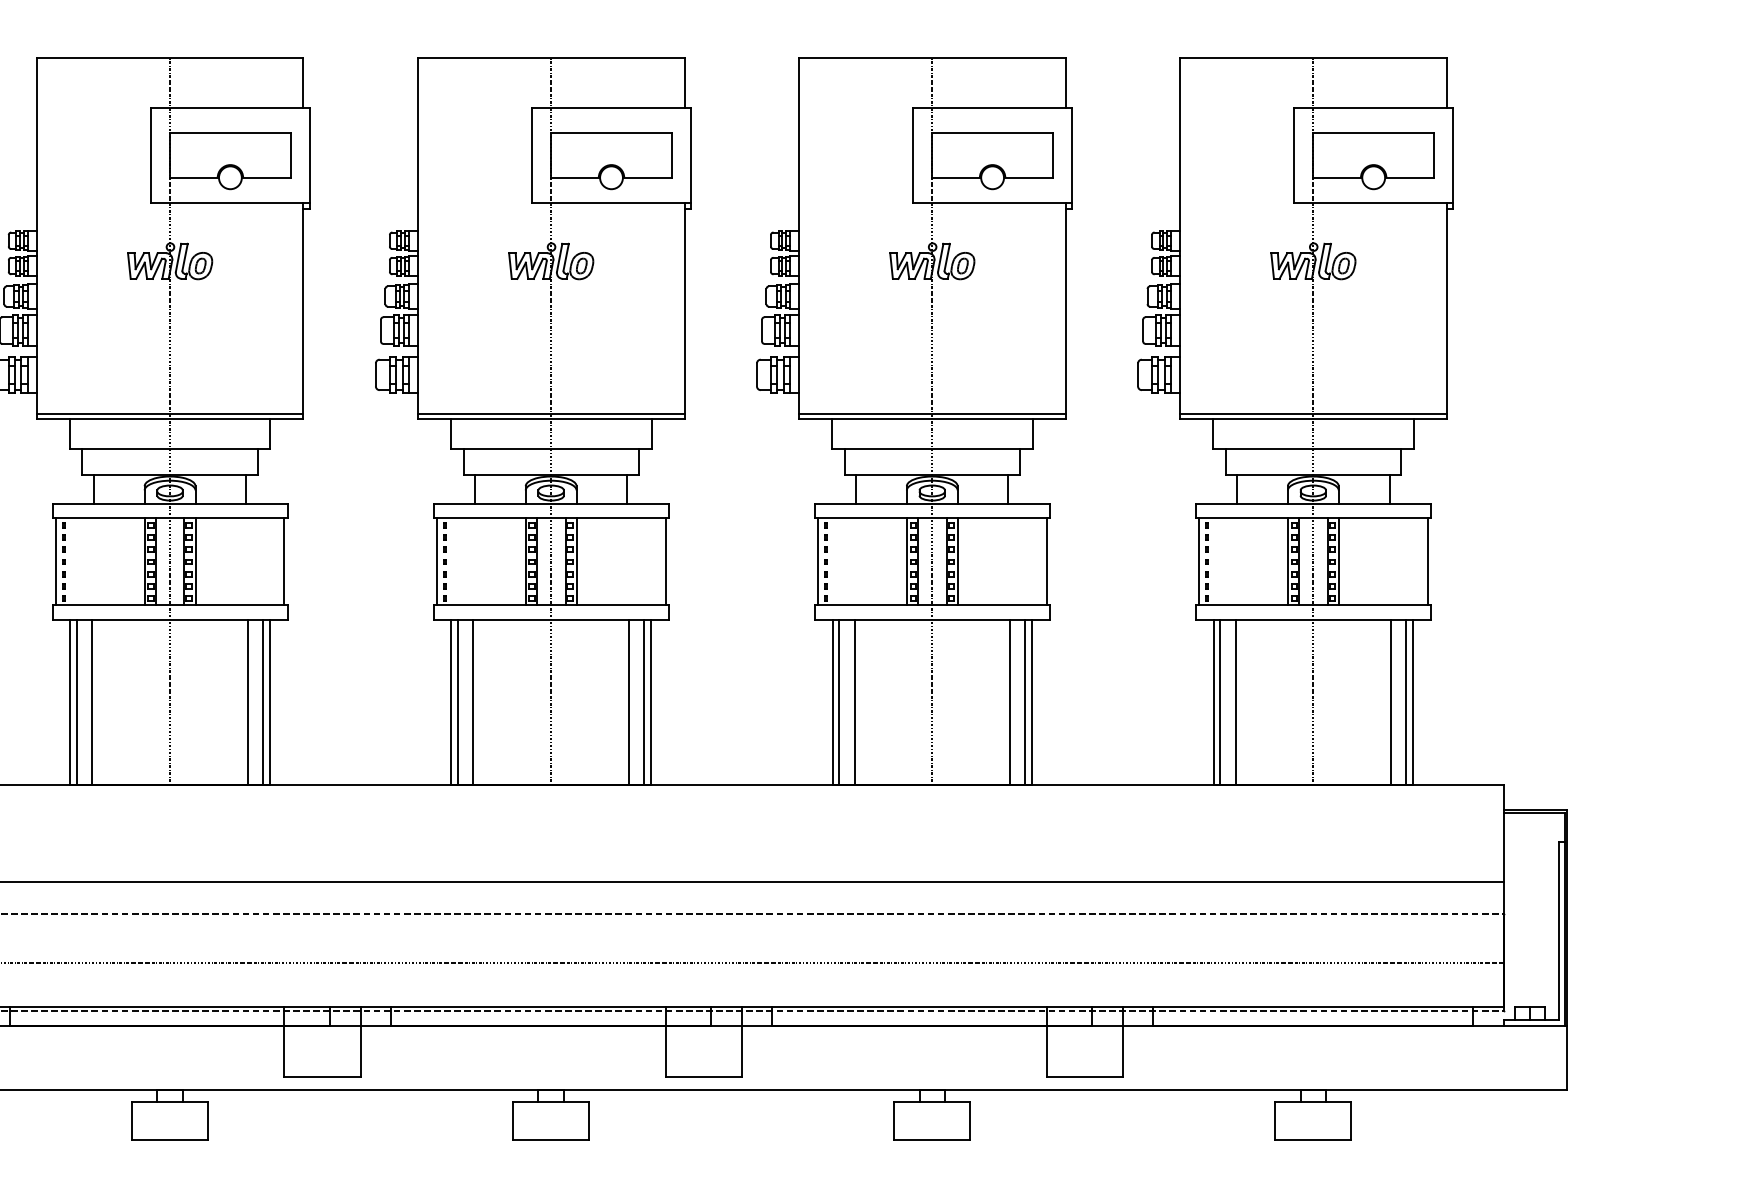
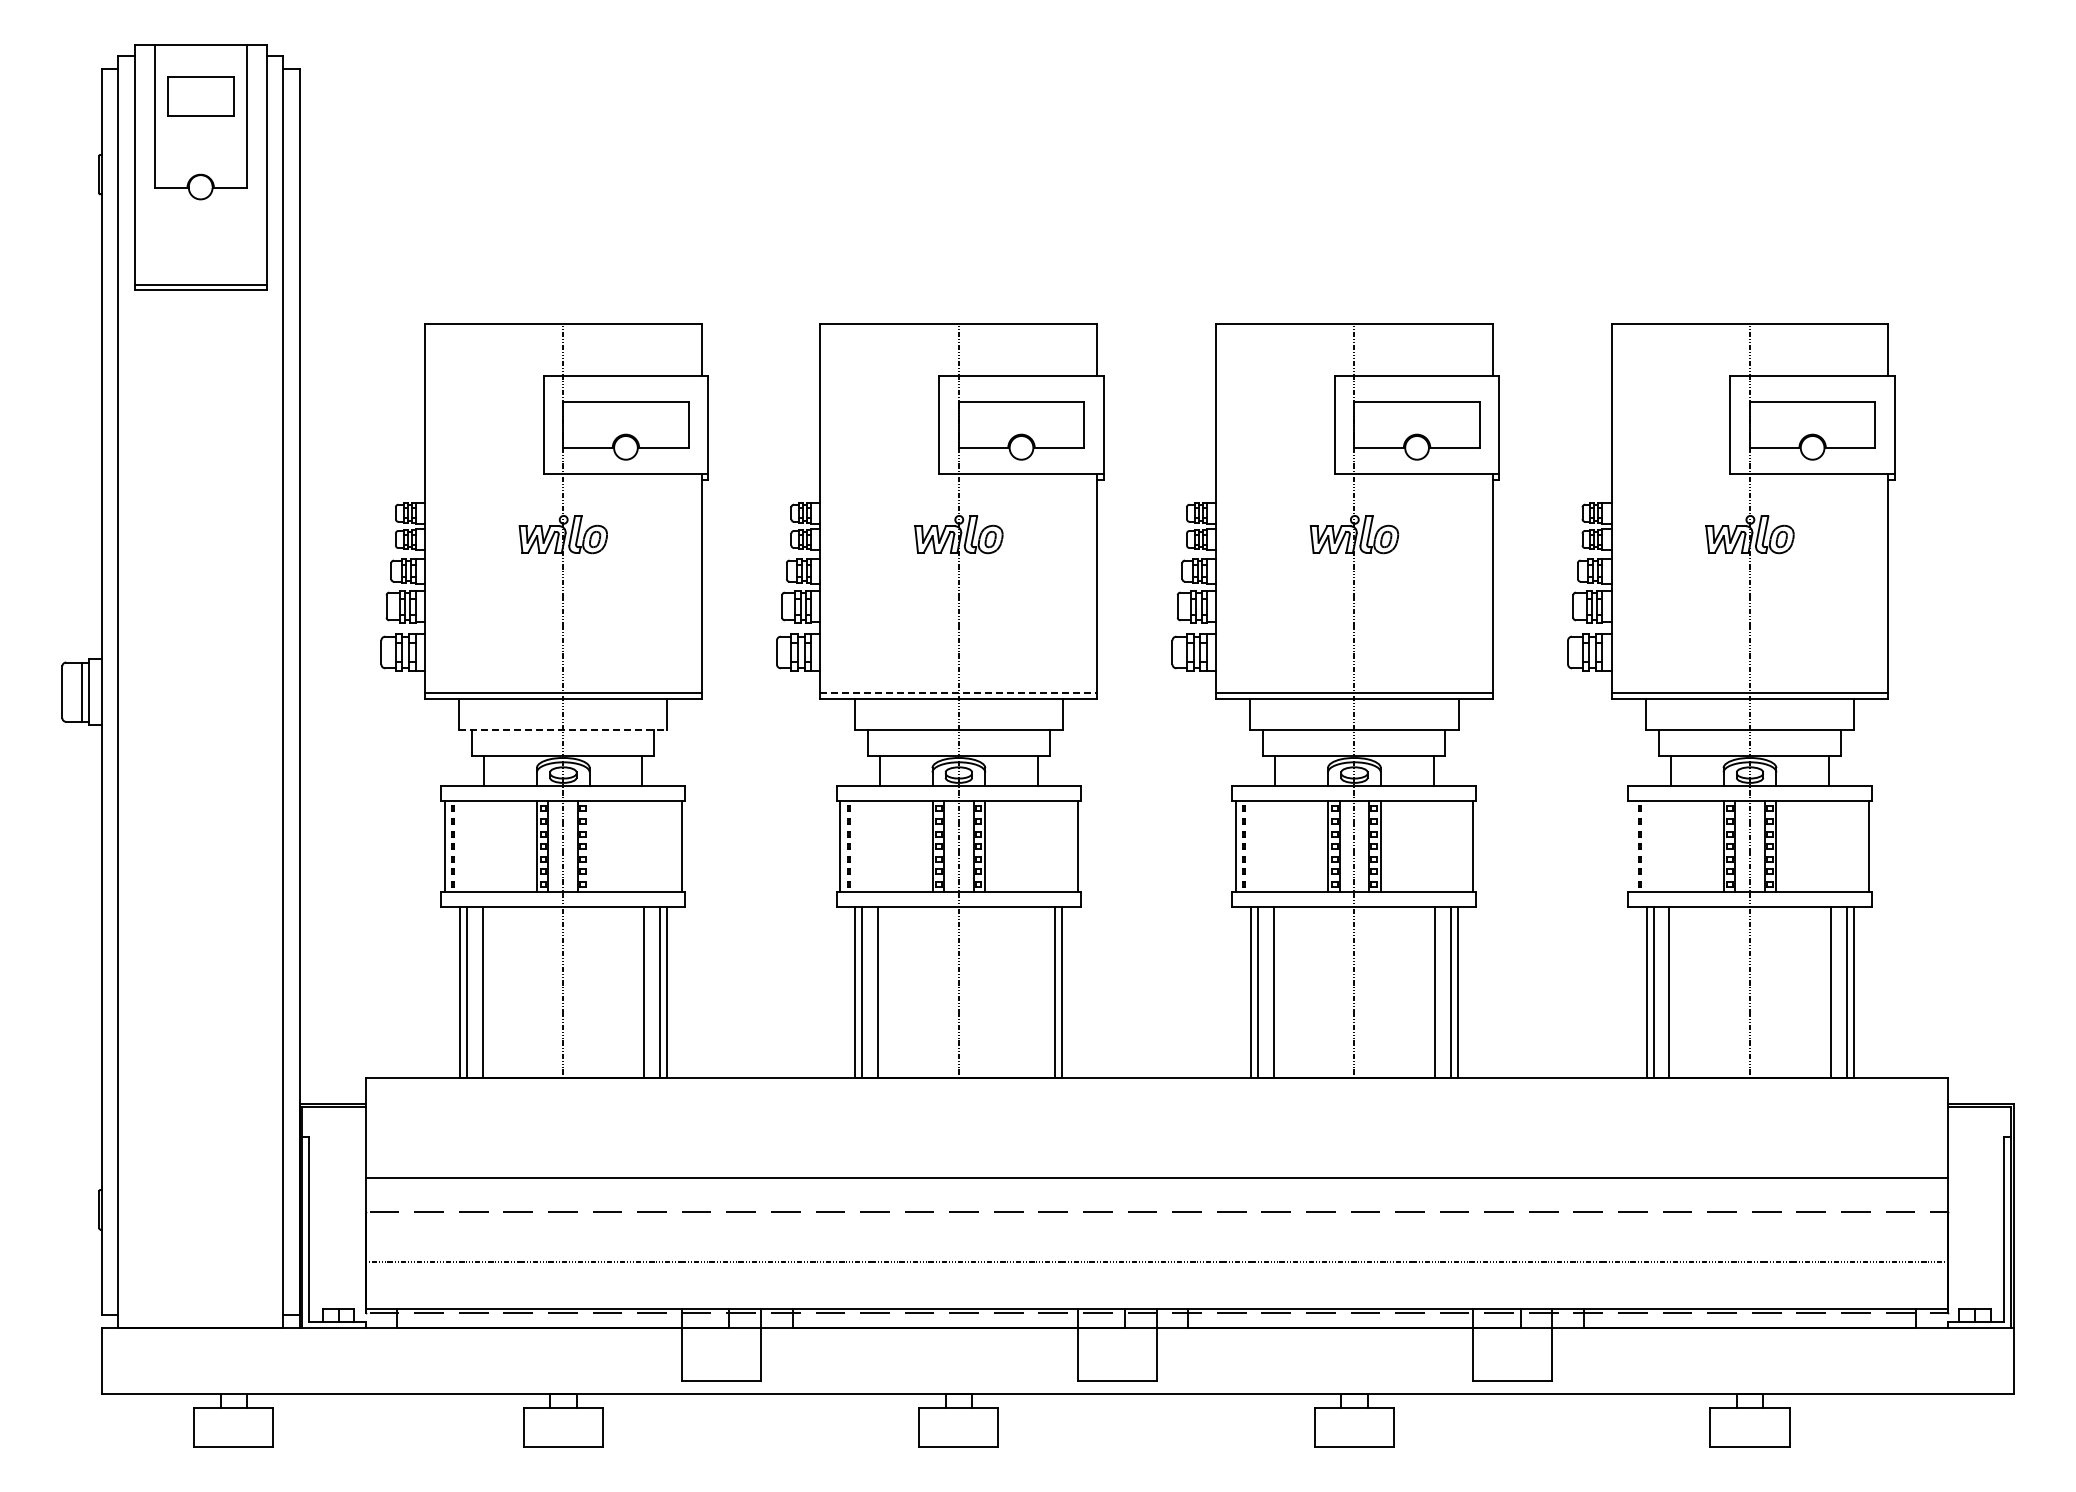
line: (551, 413) -> (959, 692), solid -> dashed
line: (170, 449) -> (563, 729), solid -> dashed
line: (195, 561) -> (589, 846), removed
line: (1199, 561) -> (1631, 846), removed
line: (628, 701) -> (1039, 991), removed

